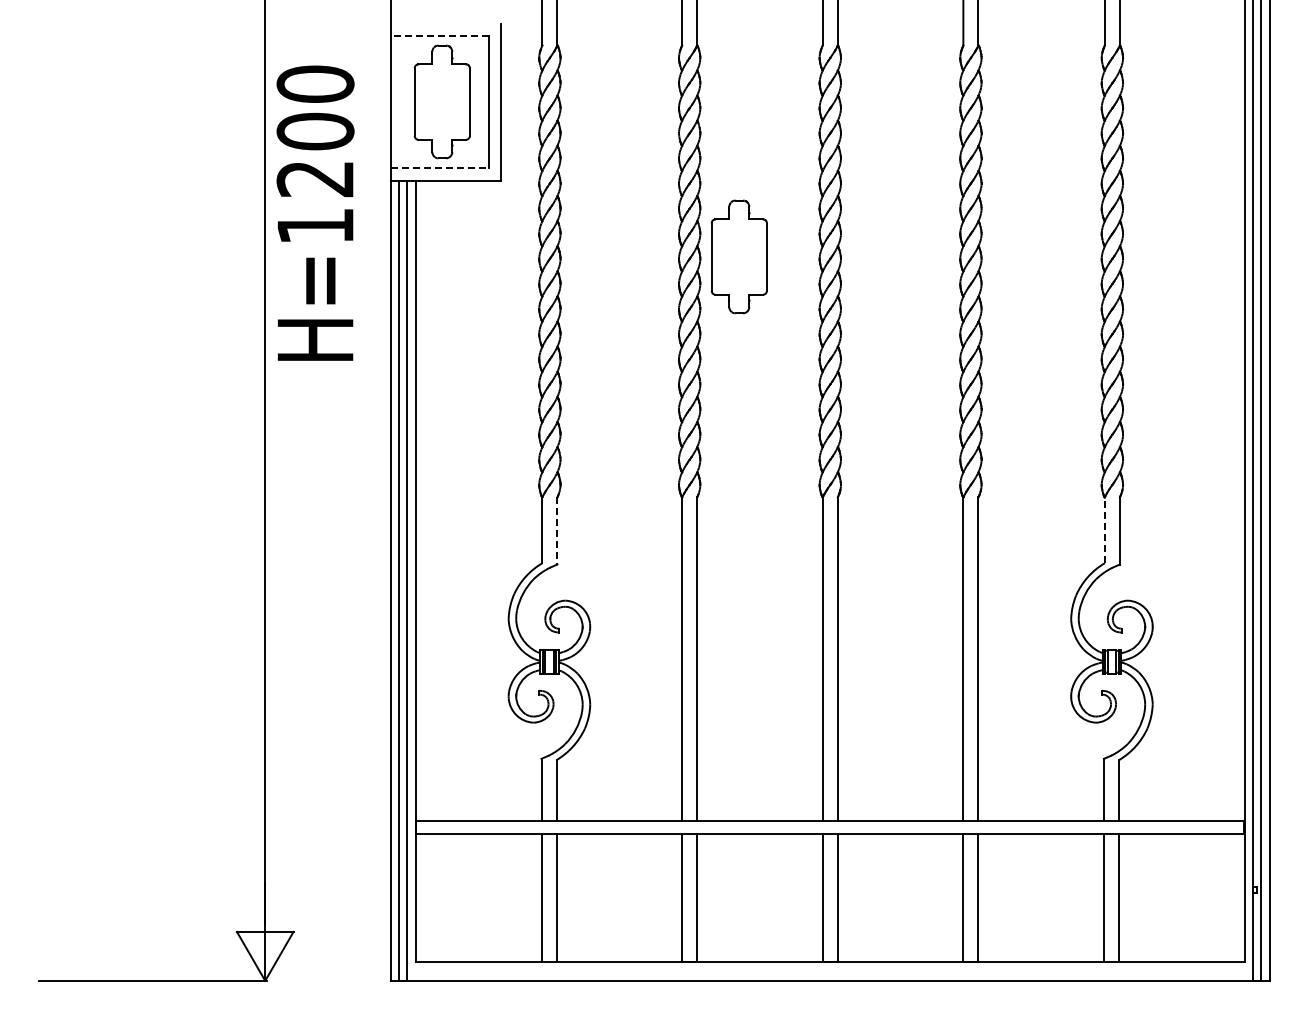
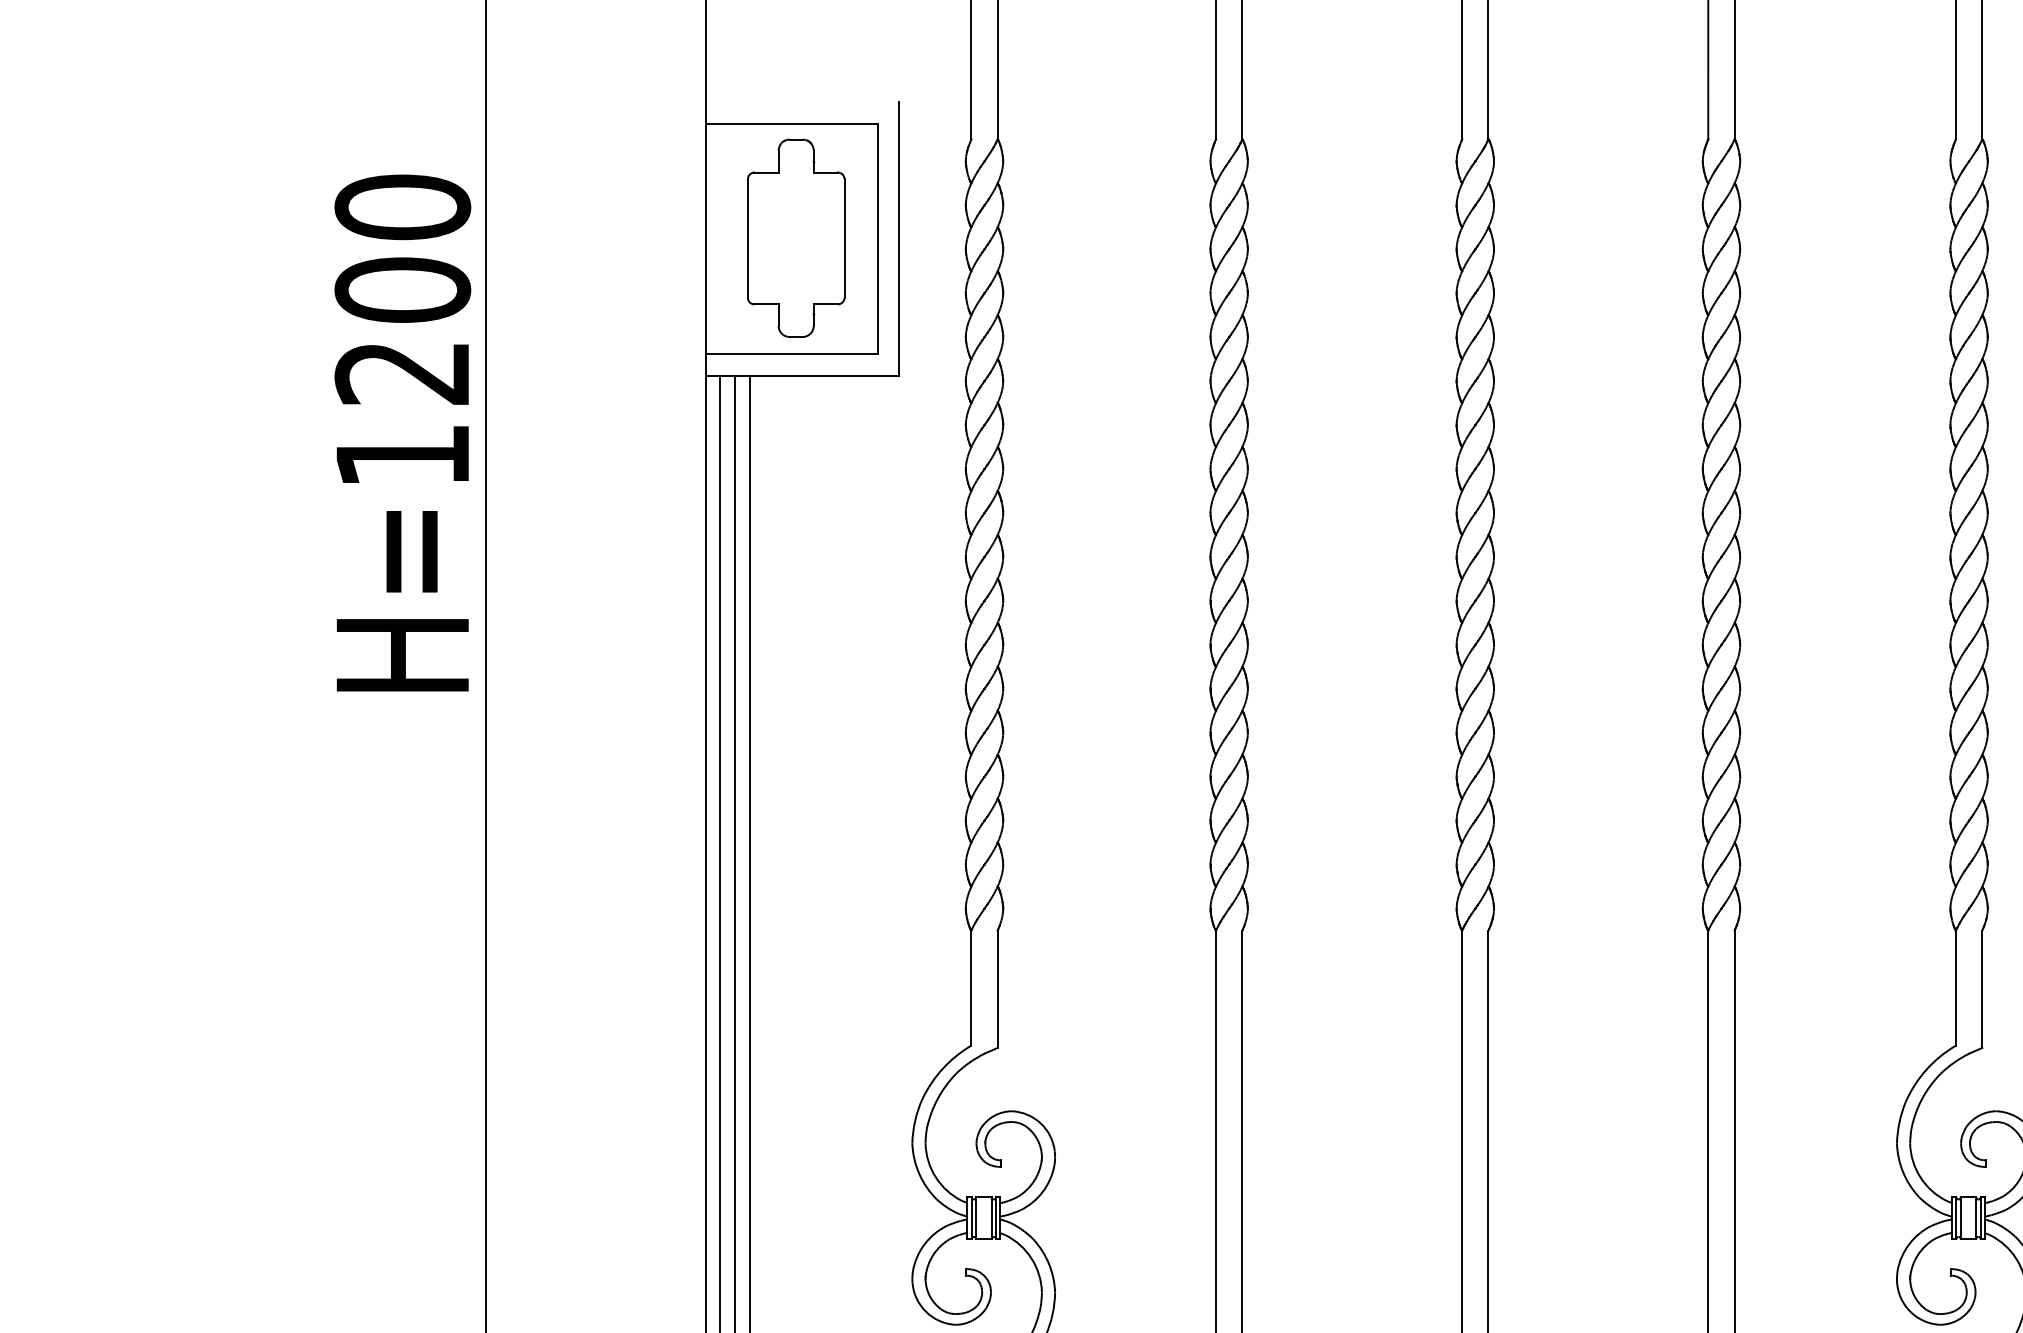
line: (439, 36) -> (791, 123), dashed -> solid
line: (439, 168) -> (791, 354), dashed -> solid
text: (315, 212) -> (402, 431), moved
part: (738, 256) -> (1314, 508), removed
line: (1104, 530) -> (1955, 988), dashed -> solid
line: (557, 531) -> (997, 990), dashed -> solid

